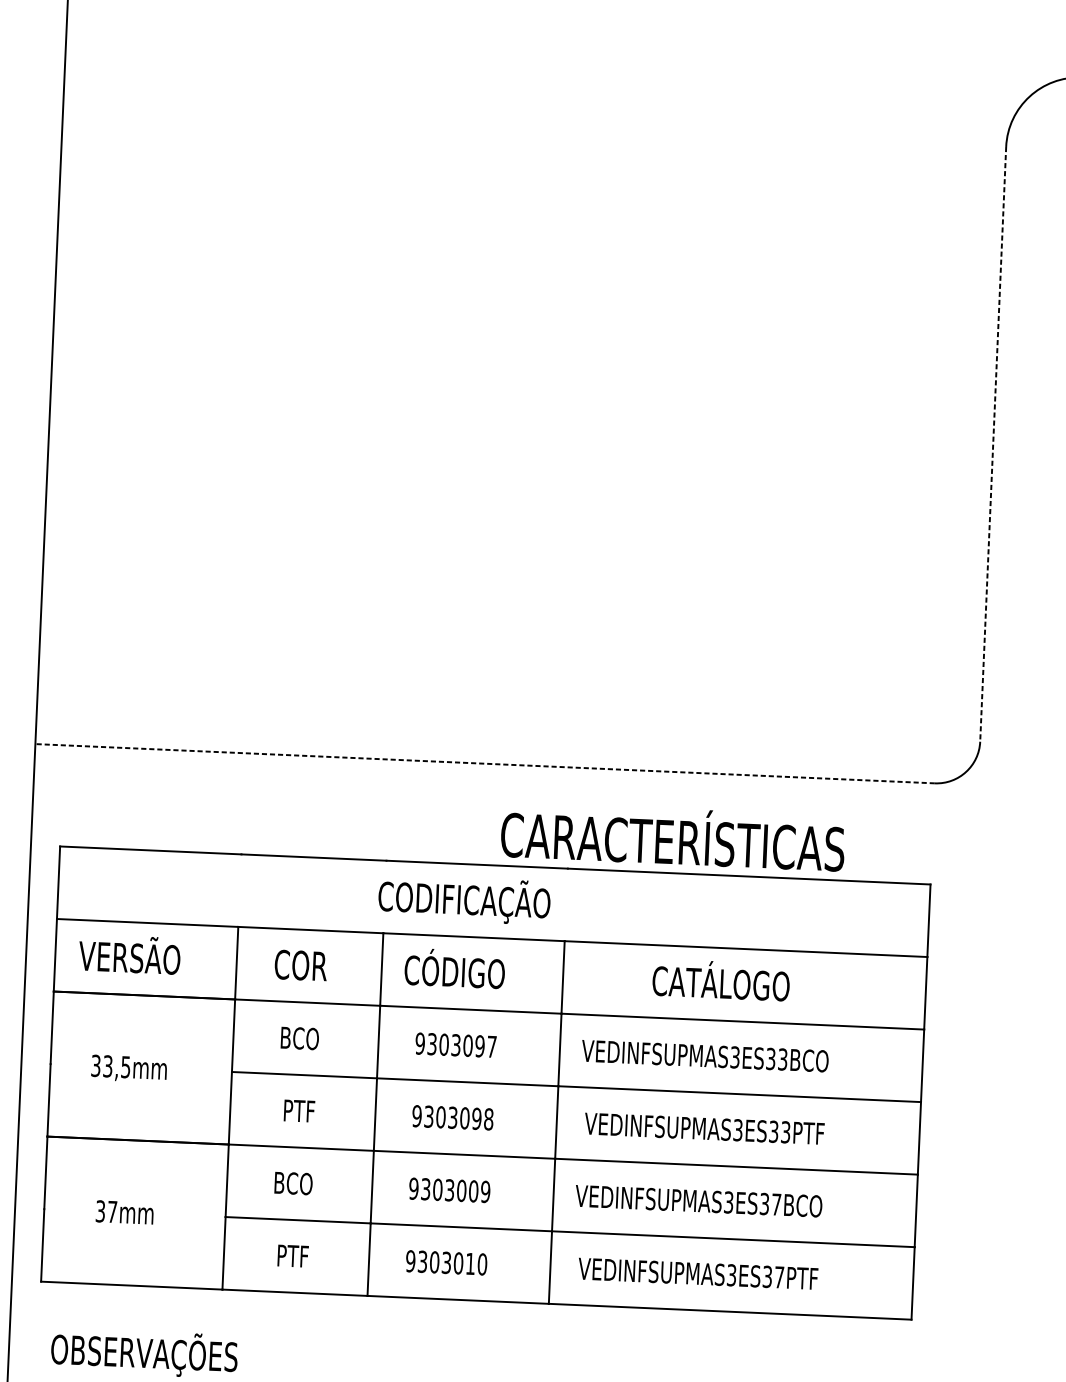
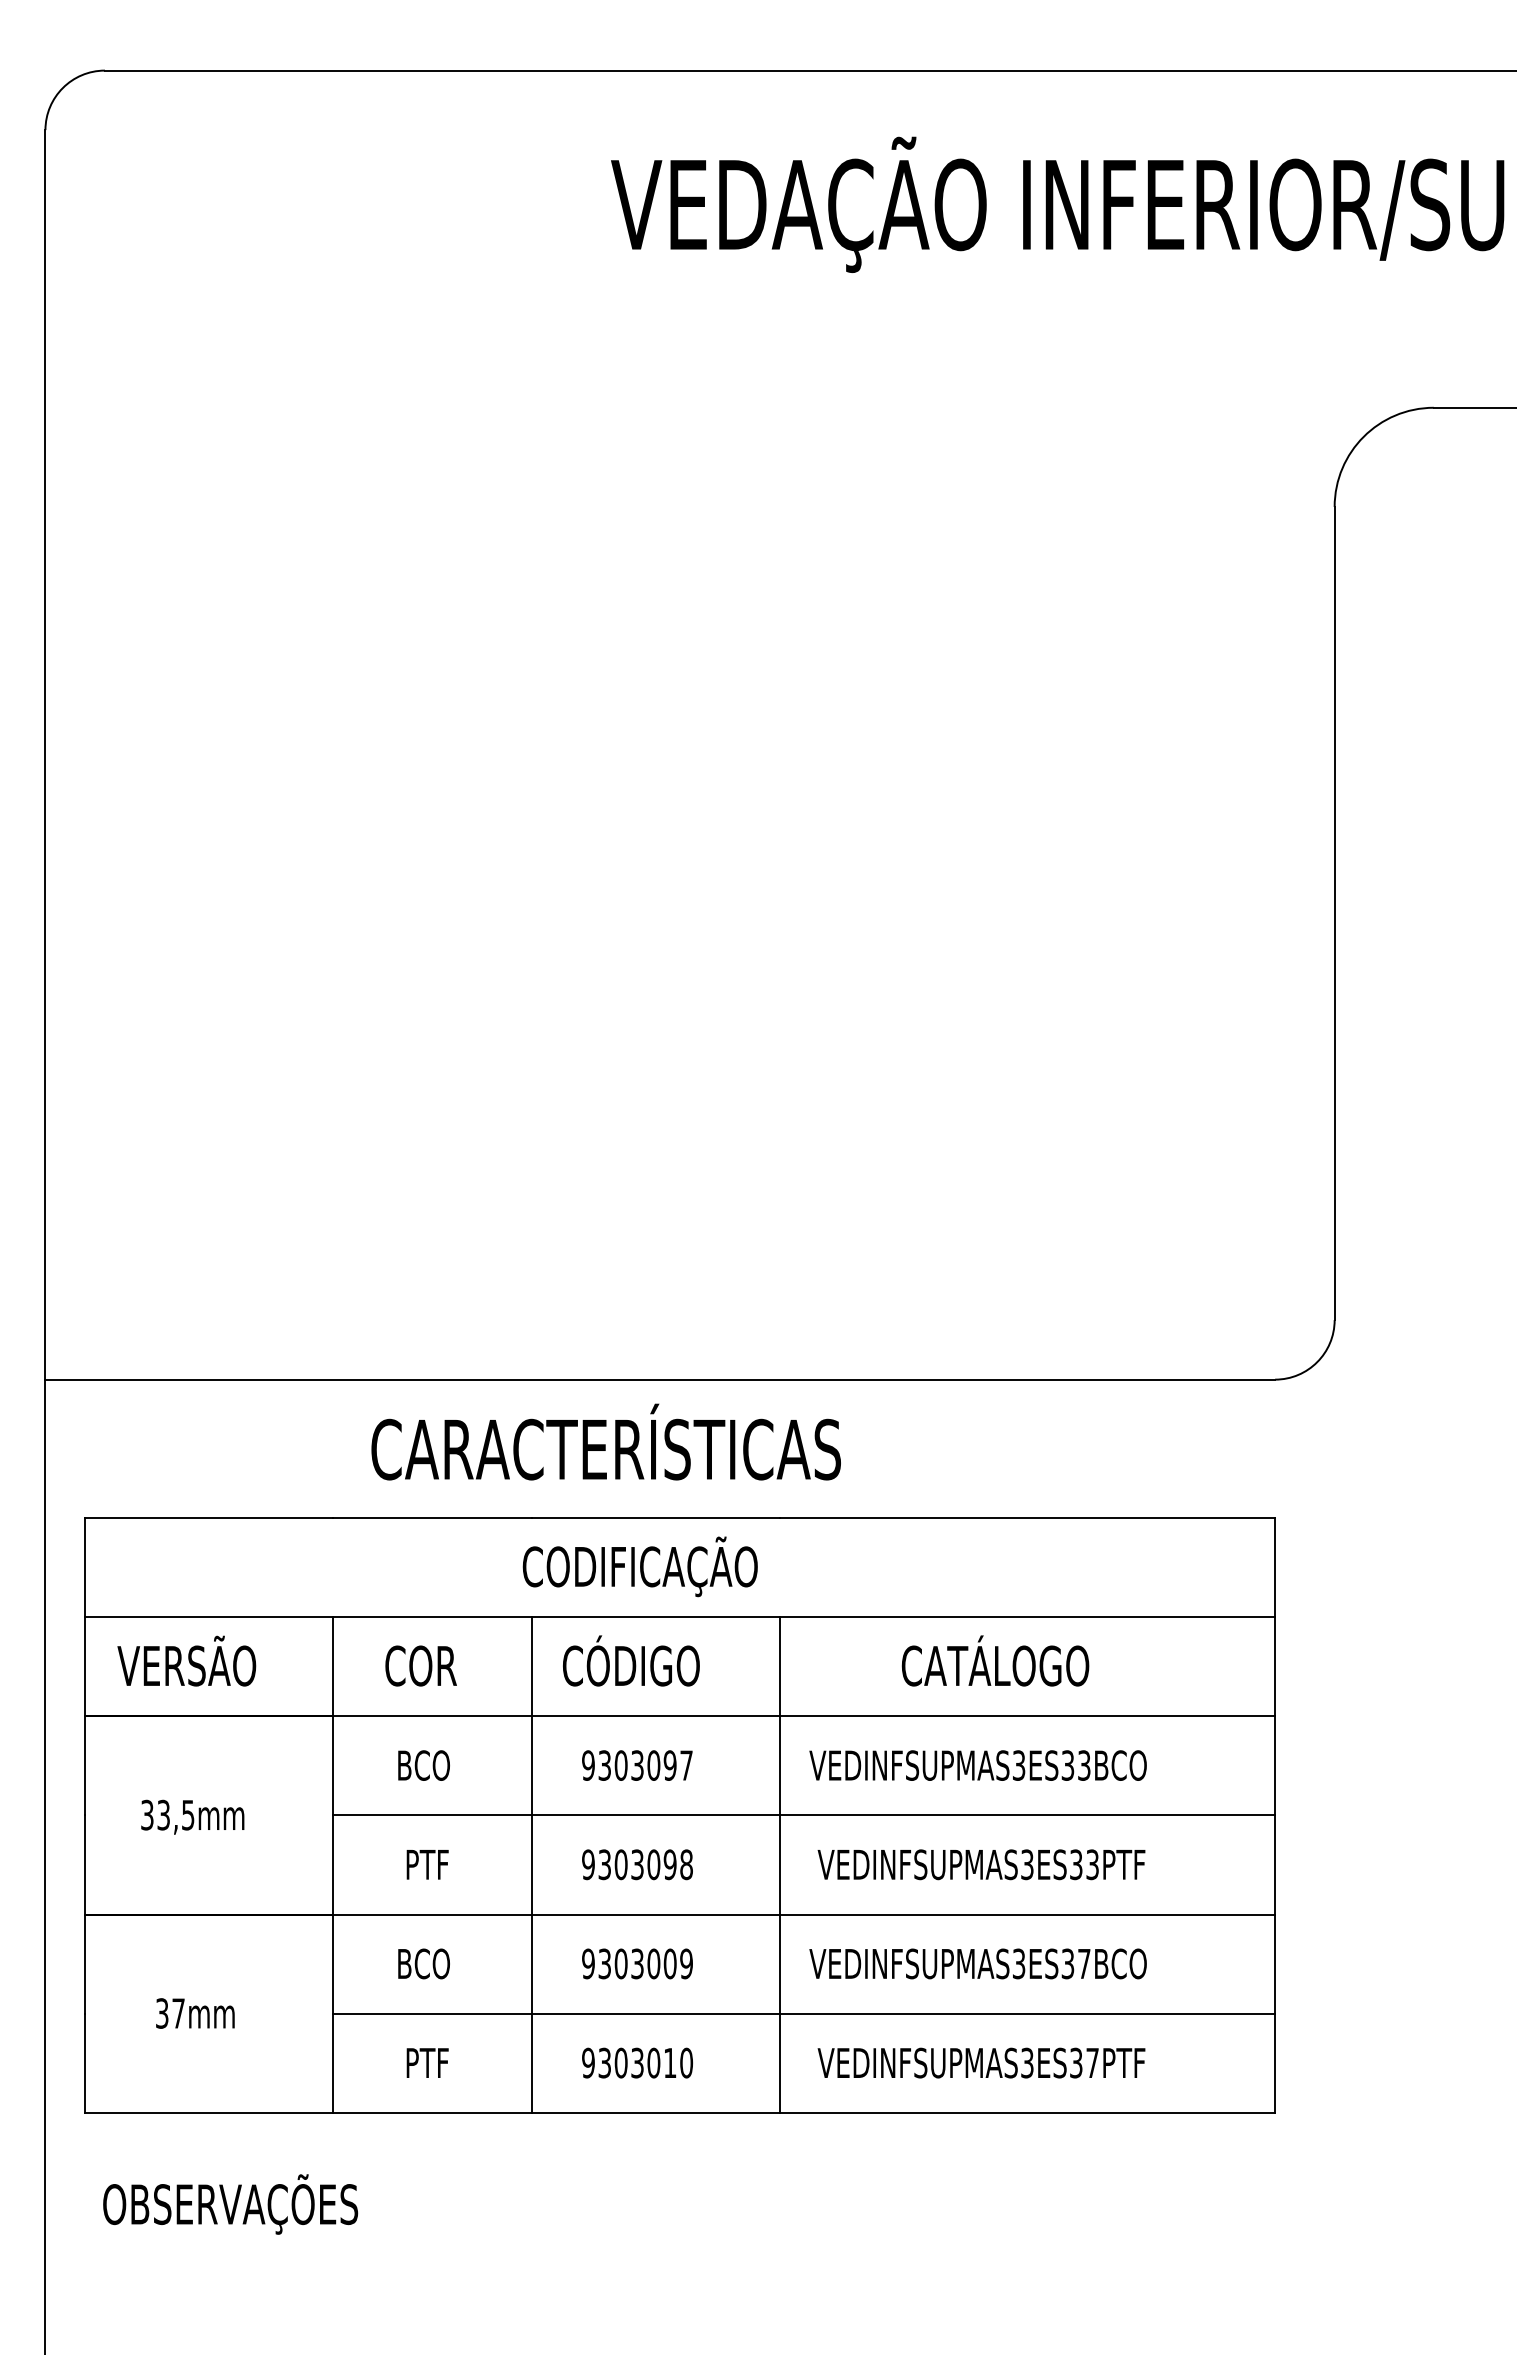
line: (993, 444) -> (1334, 913), dashed -> solid
line: (485, 763) -> (660, 1379), dashed -> solid
text: (672, 836) -> (605, 1441), moved

